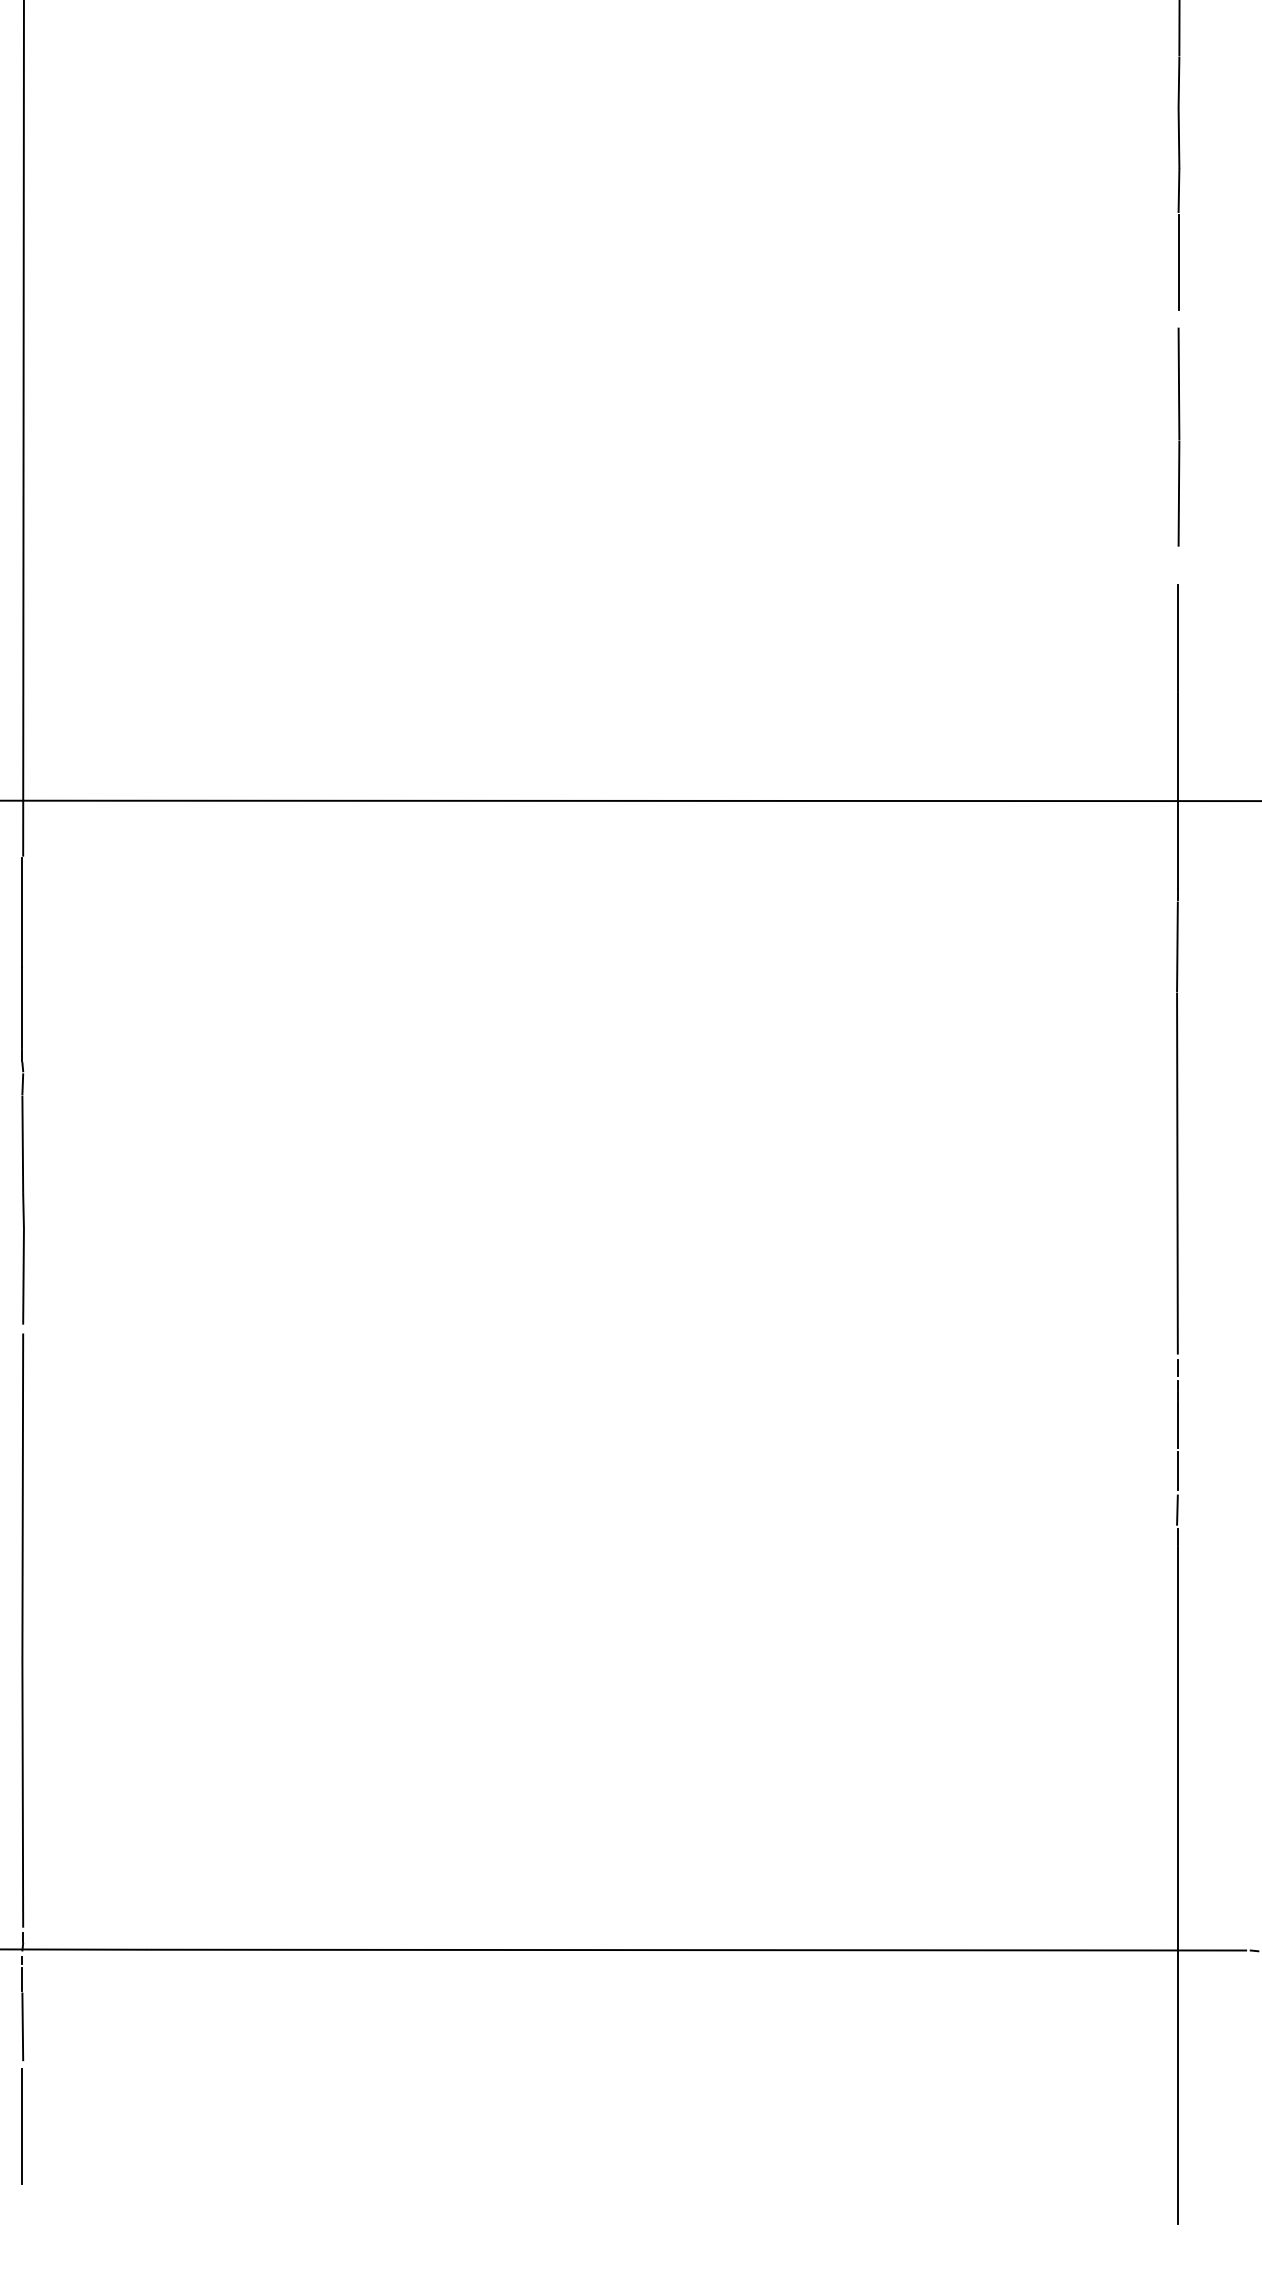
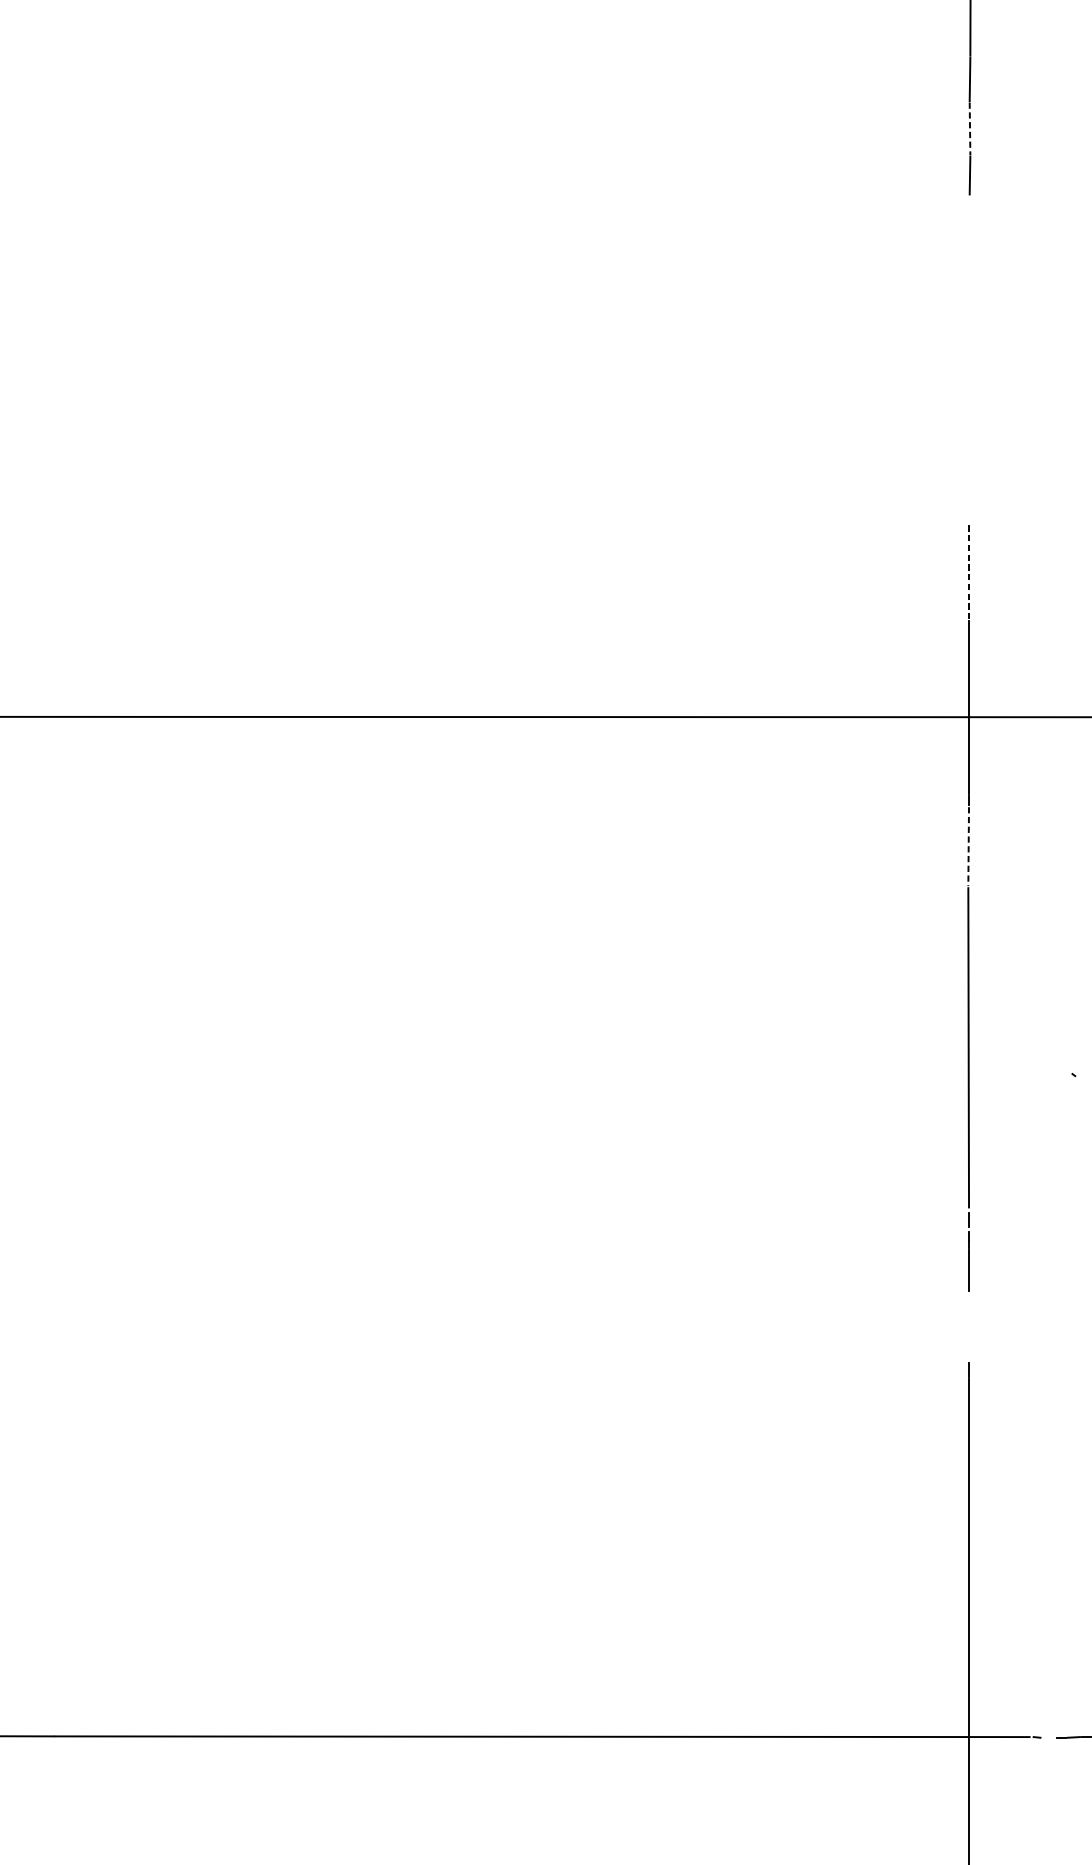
line: (1178, 137) -> (969, 128), solid -> dashed
line: (1178, 262) -> (969, 239), removed
line: (1178, 436) -> (969, 393), removed
line: (1177, 637) -> (968, 572), solid -> dashed
line: (1177, 947) -> (968, 847), solid -> dashed
line: (1177, 1470) -> (968, 1311), removed
line: (1177, 1509) -> (968, 1345), removed

